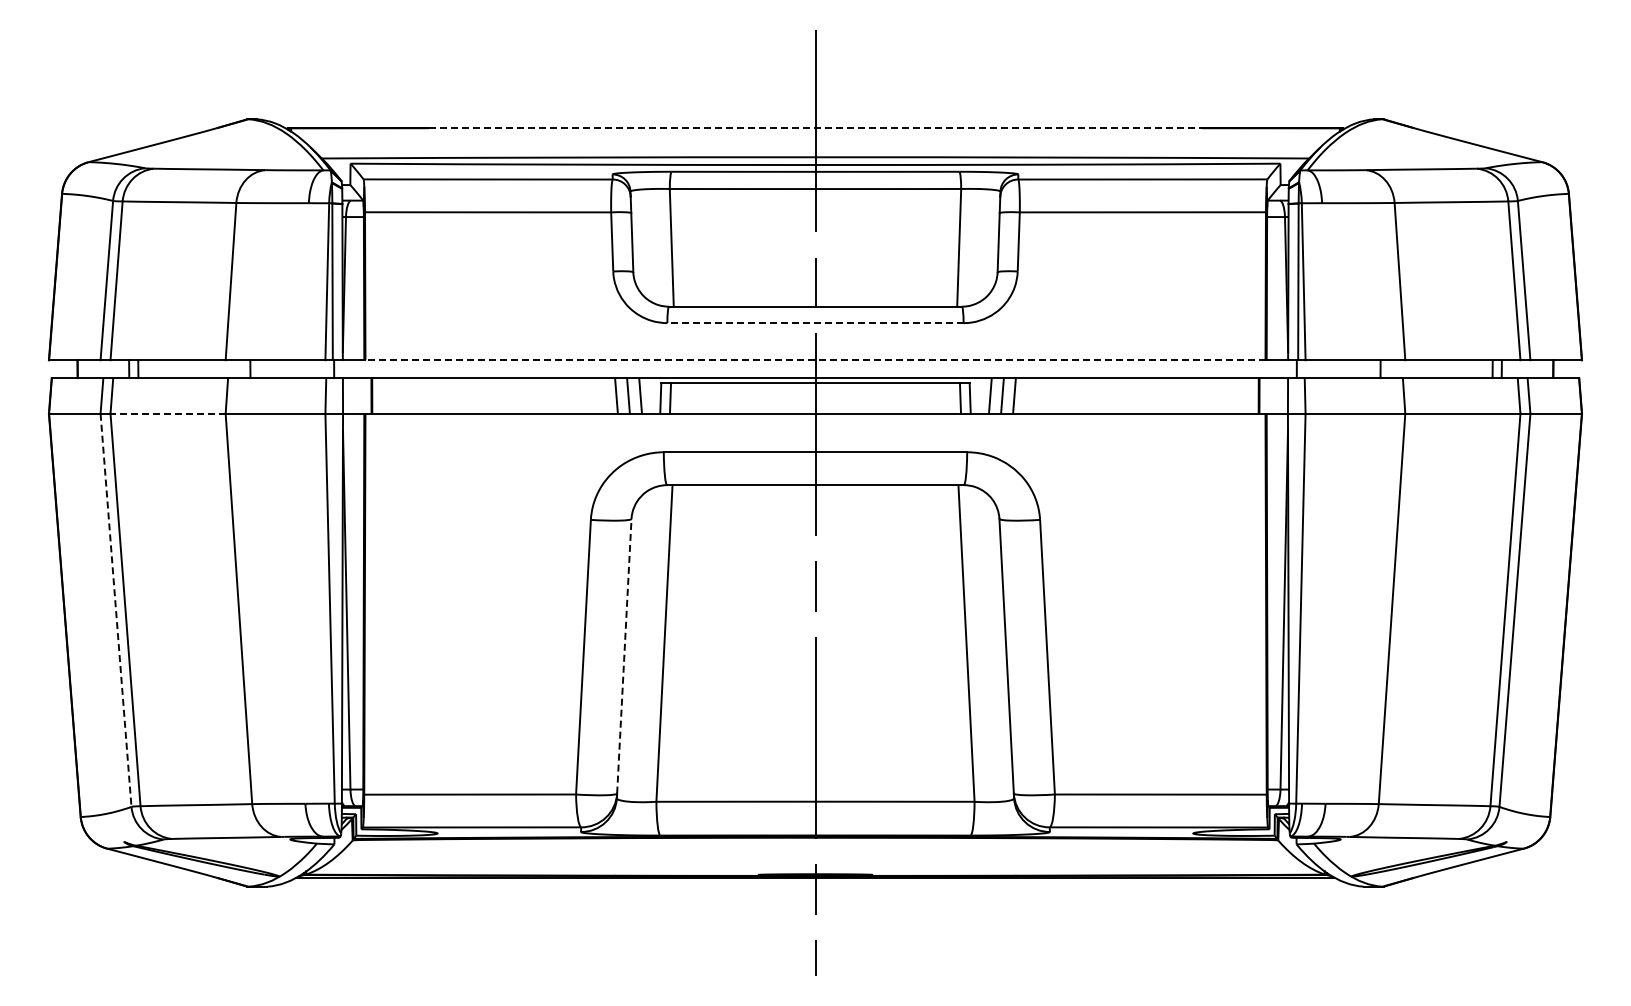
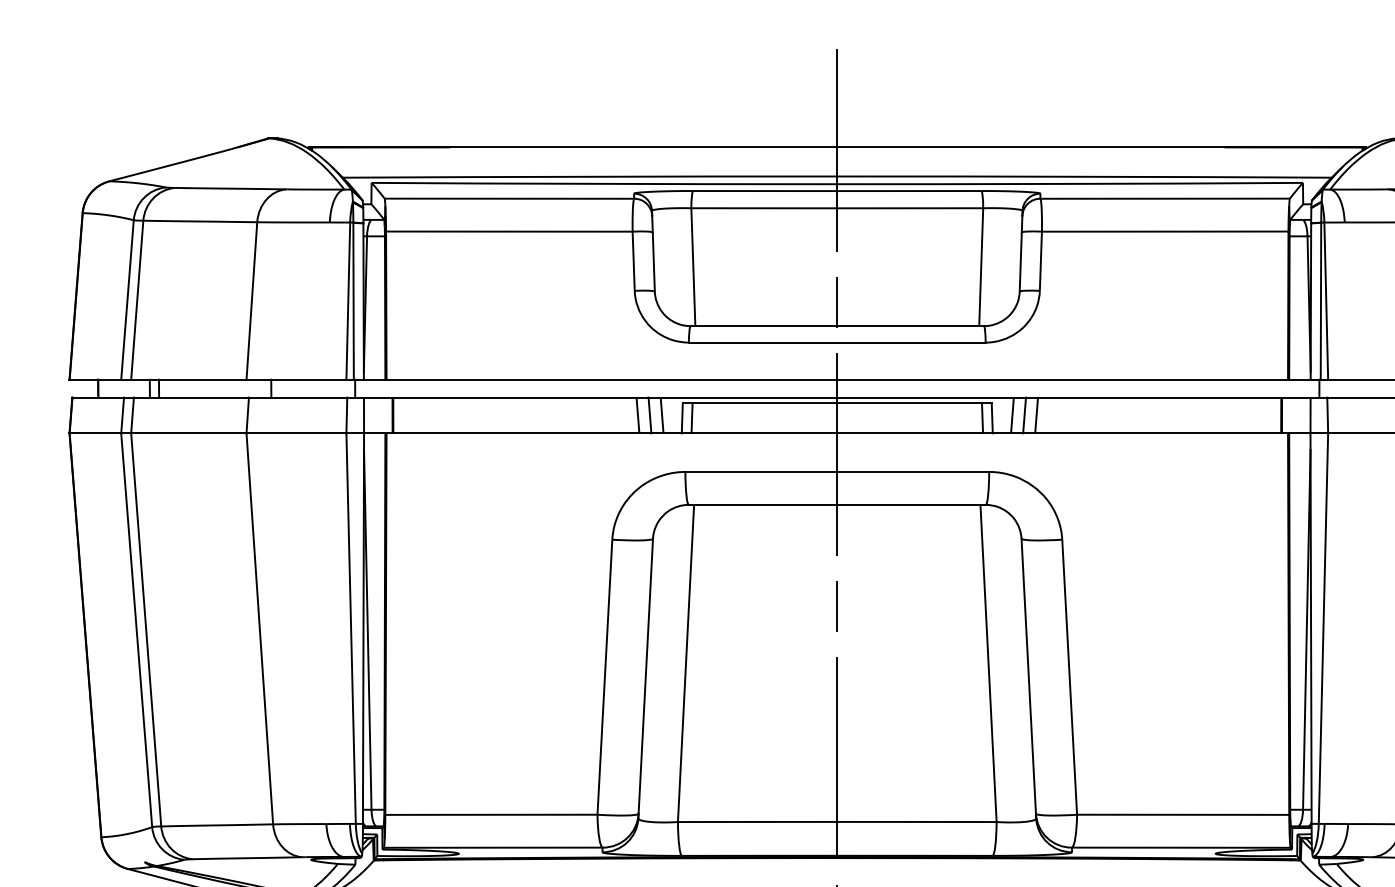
line: (815, 128) -> (837, 147), dashed -> solid
line: (815, 323) -> (837, 342), dashed -> solid
line: (814, 360) -> (836, 380), dashed -> solid
line: (168, 413) -> (189, 433), dashed -> solid
line: (116, 610) -> (137, 630), dashed -> solid
line: (624, 655) -> (645, 675), dashed -> solid

